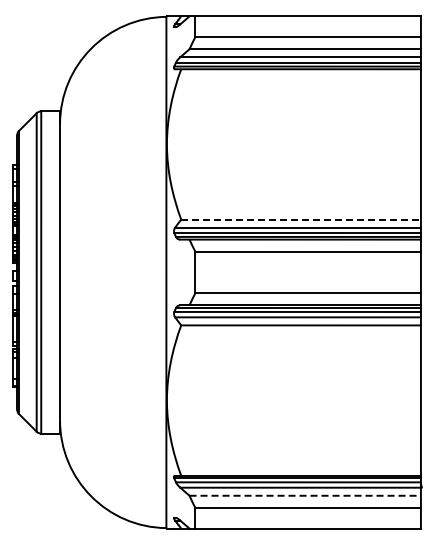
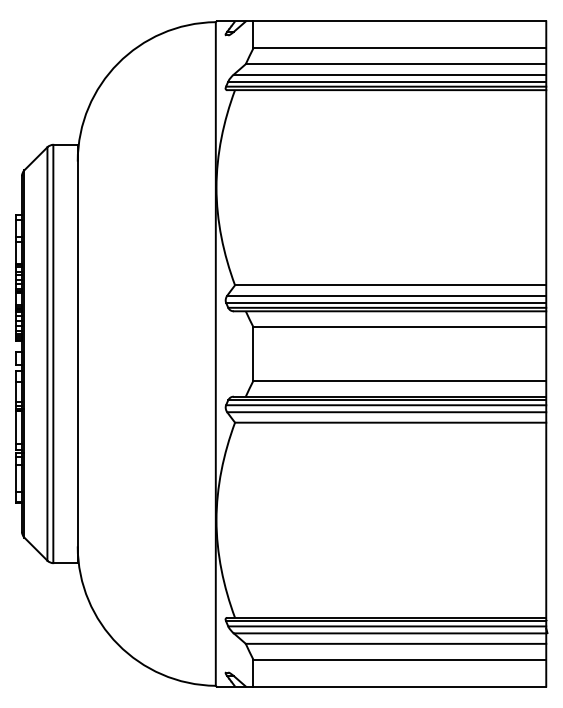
line: (301, 219) -> (391, 285), dashed -> solid
line: (305, 495) -> (396, 643), dashed -> solid

